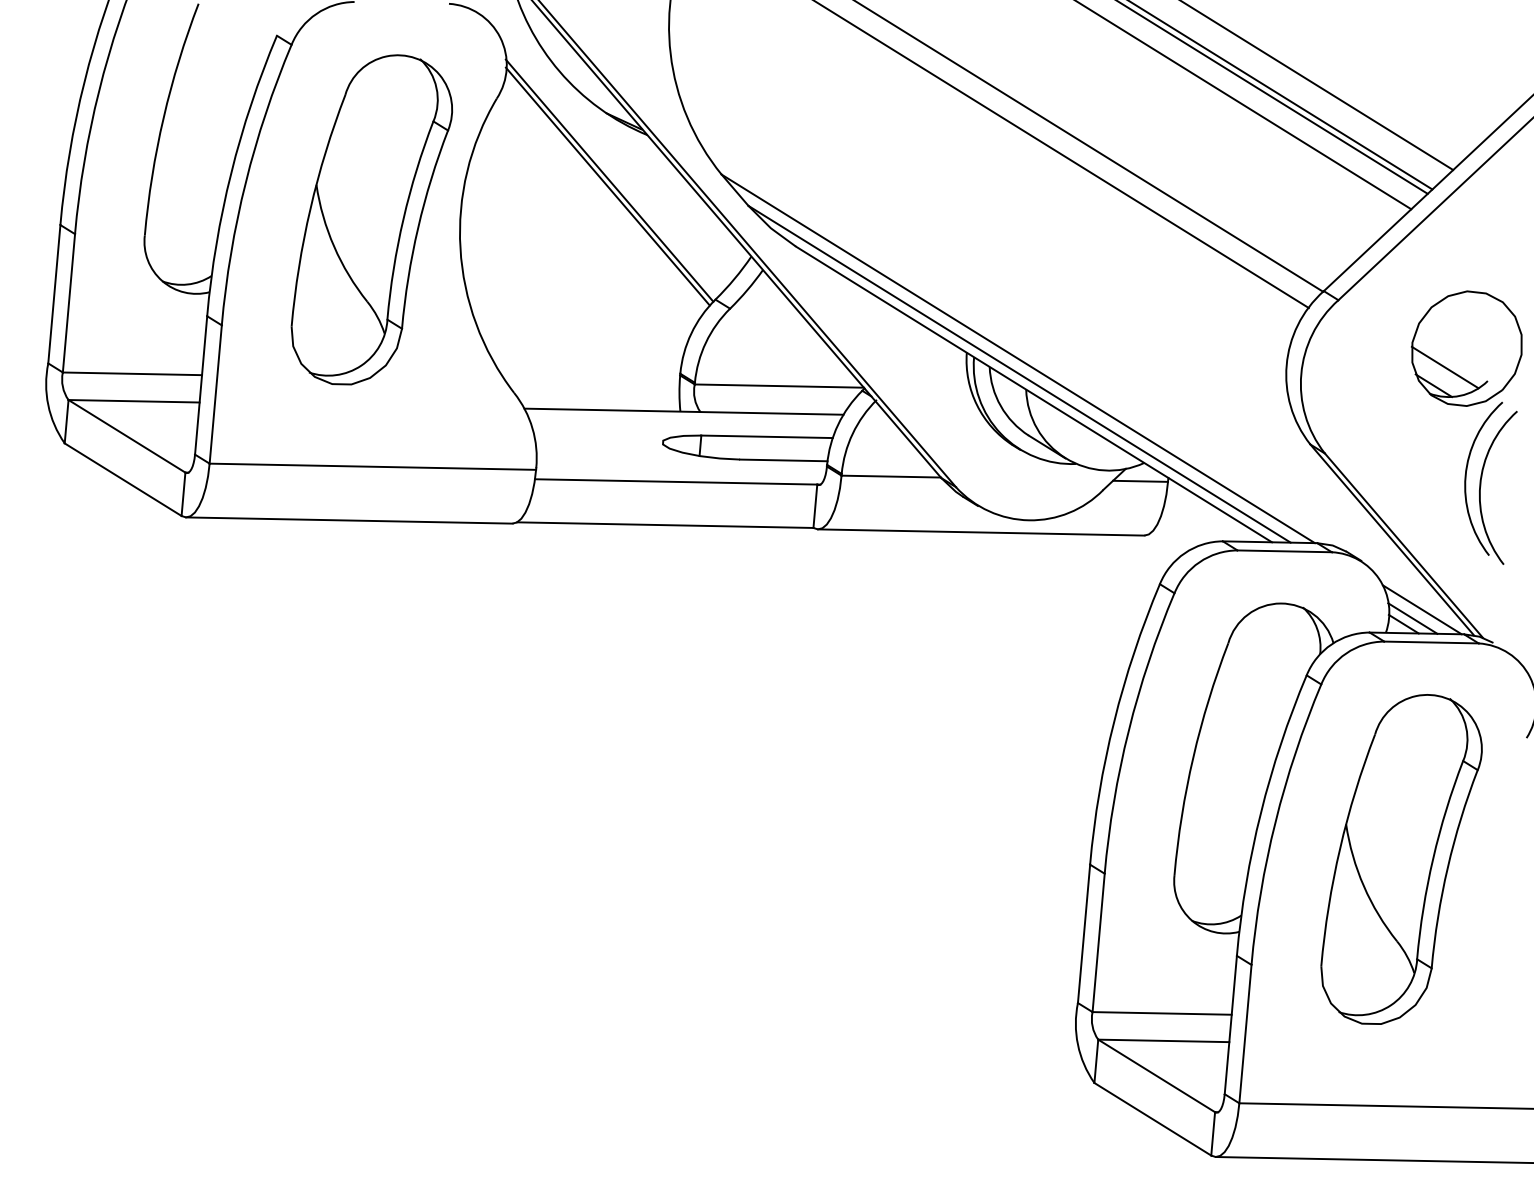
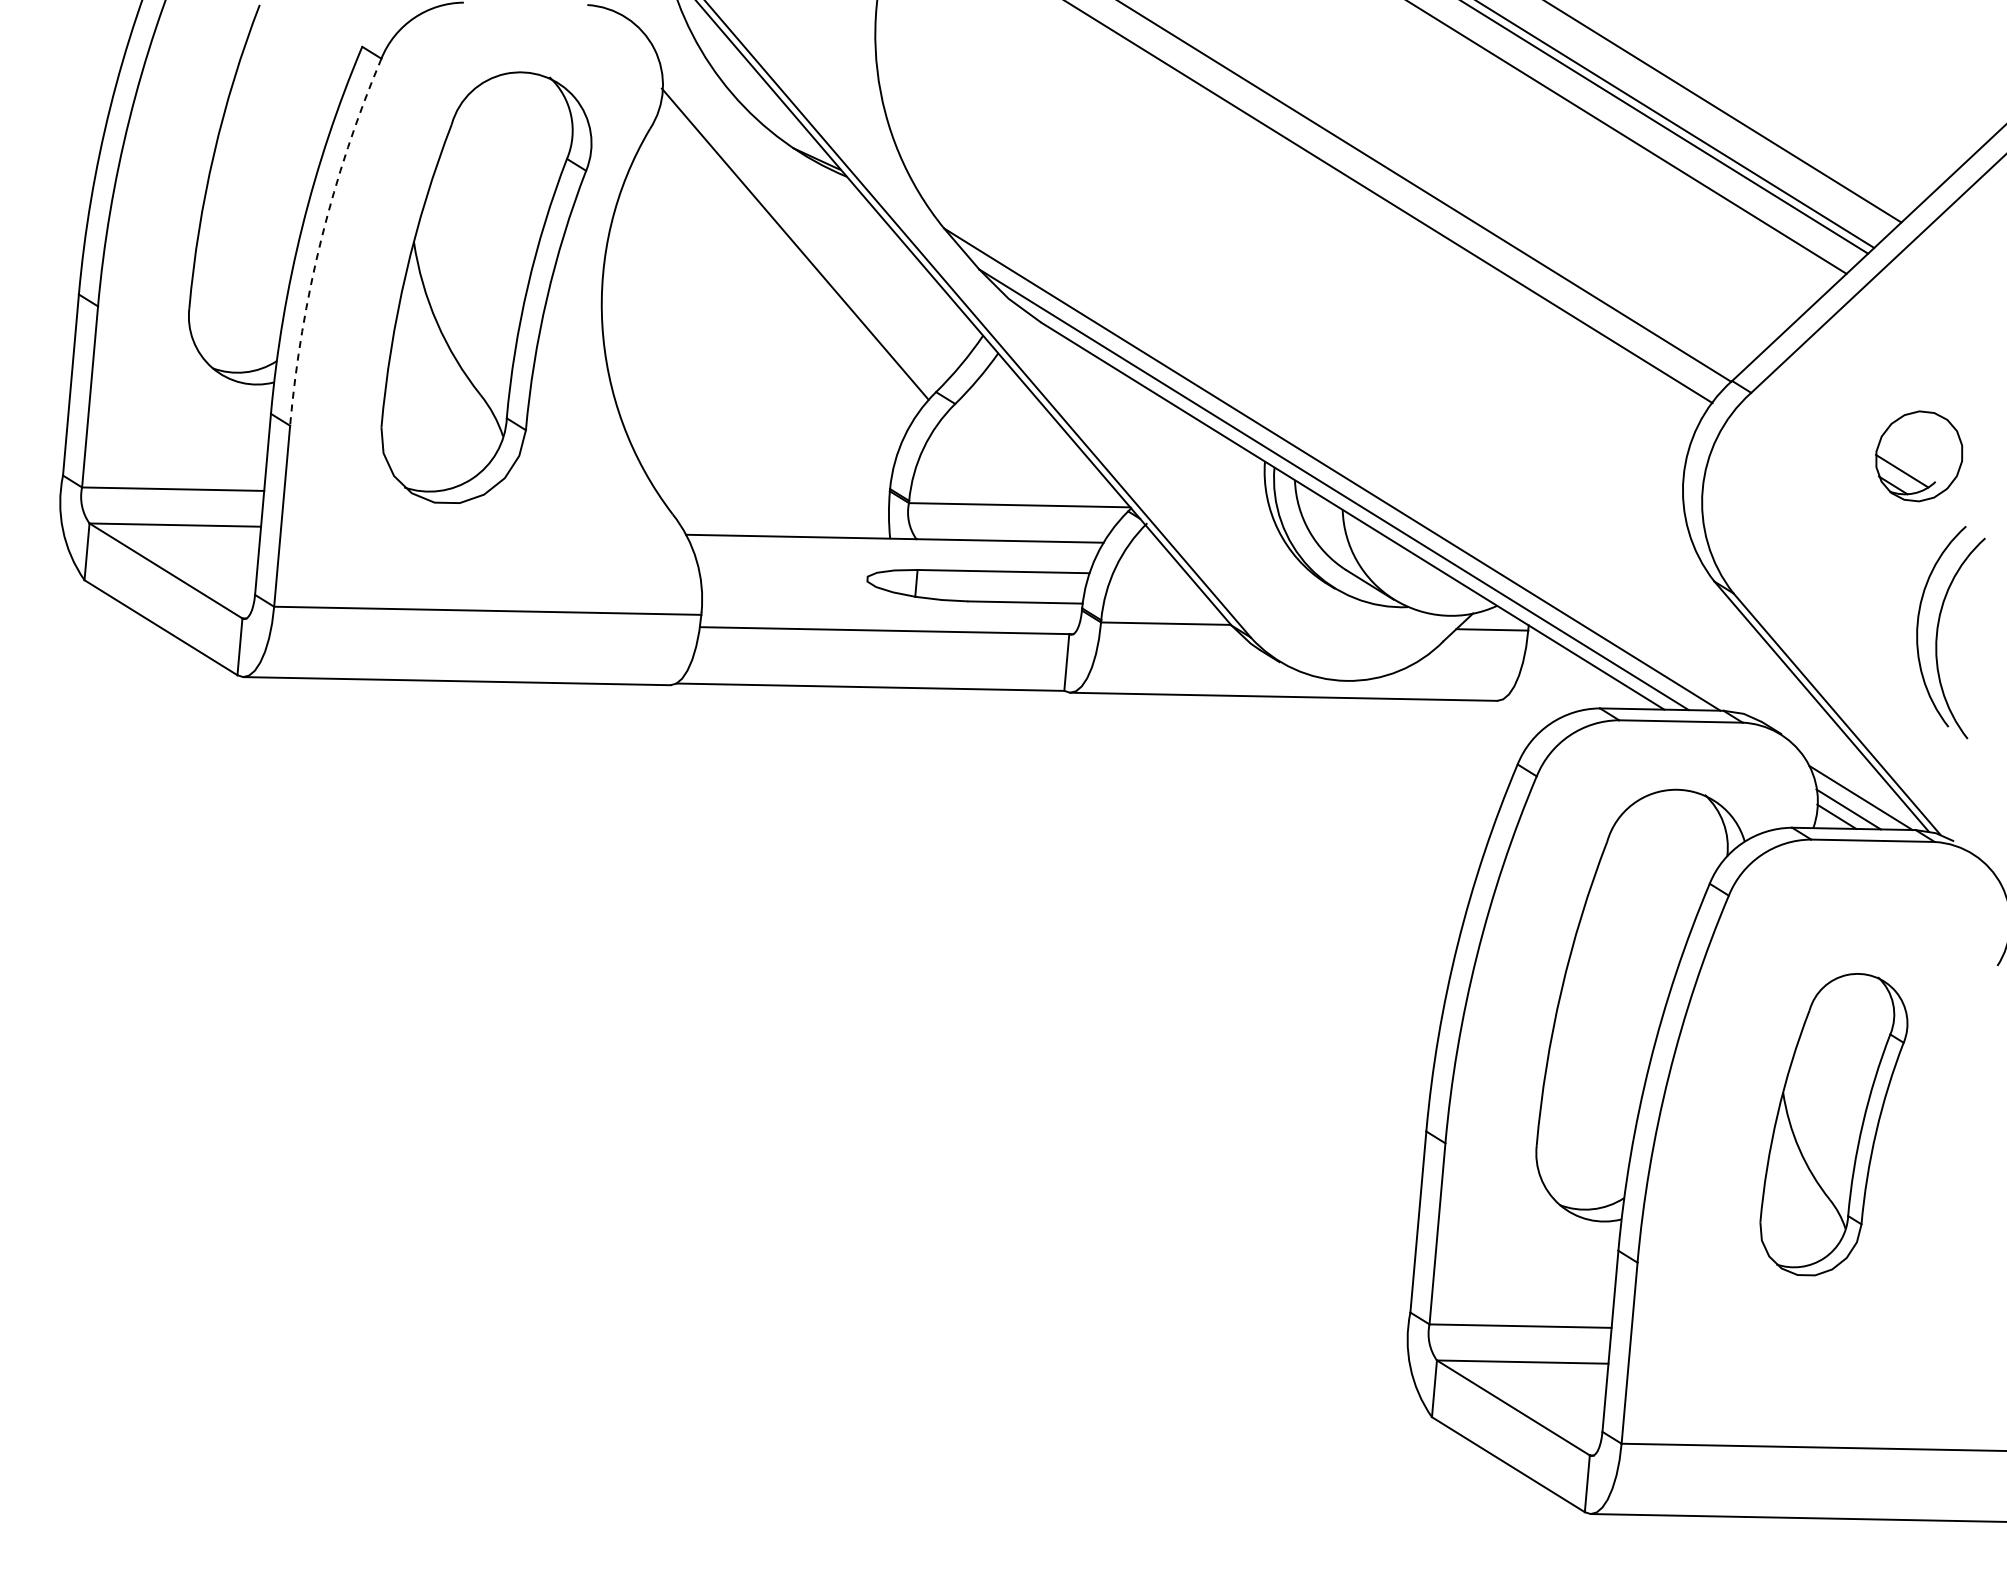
line: (609, 180) -> (797, 236), removed
arc: (245, 182) -> (321, 238), solid -> dashed
part: (1466, 348) -> (1918, 456), size x0.6
part: (1401, 859) -> (1833, 1124), size x0.7

